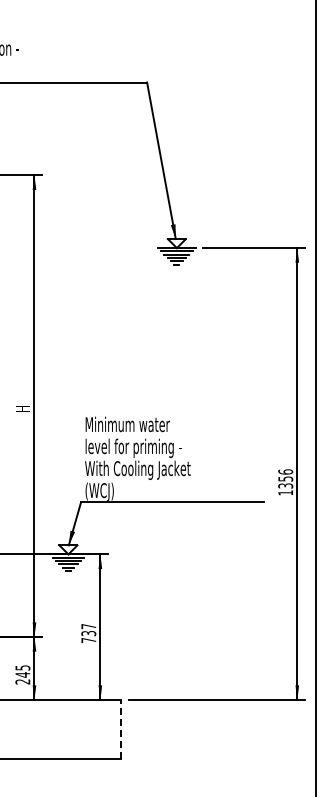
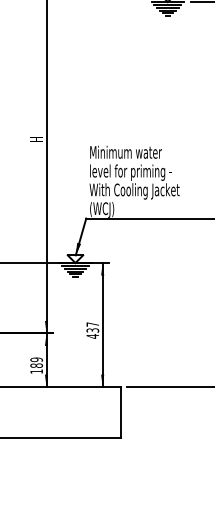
text: (88, 640) -> (92, 336), 737 -> 437
text: (22, 674) -> (36, 365), 245 -> 189
line: (121, 729) -> (120, 412), dashed -> solid

